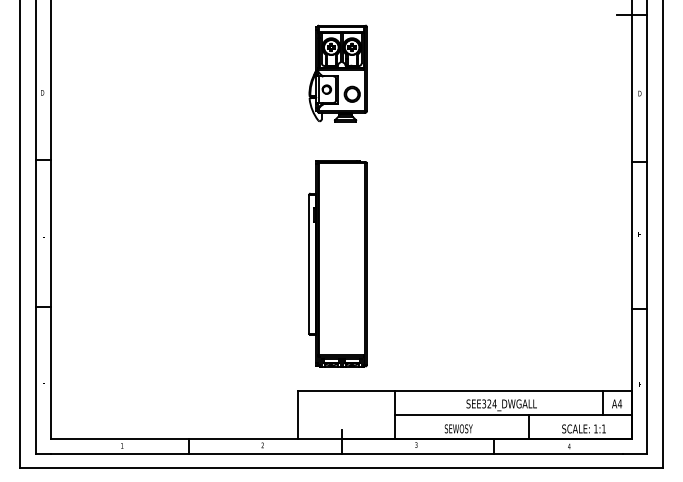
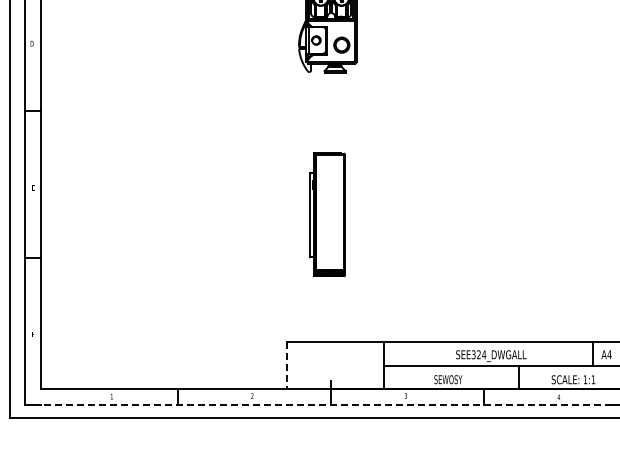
part: (337, 263) -> (327, 214), size x0.6
line: (297, 415) -> (287, 366), solid -> dashed
line: (336, 453) -> (326, 404), solid -> dashed

